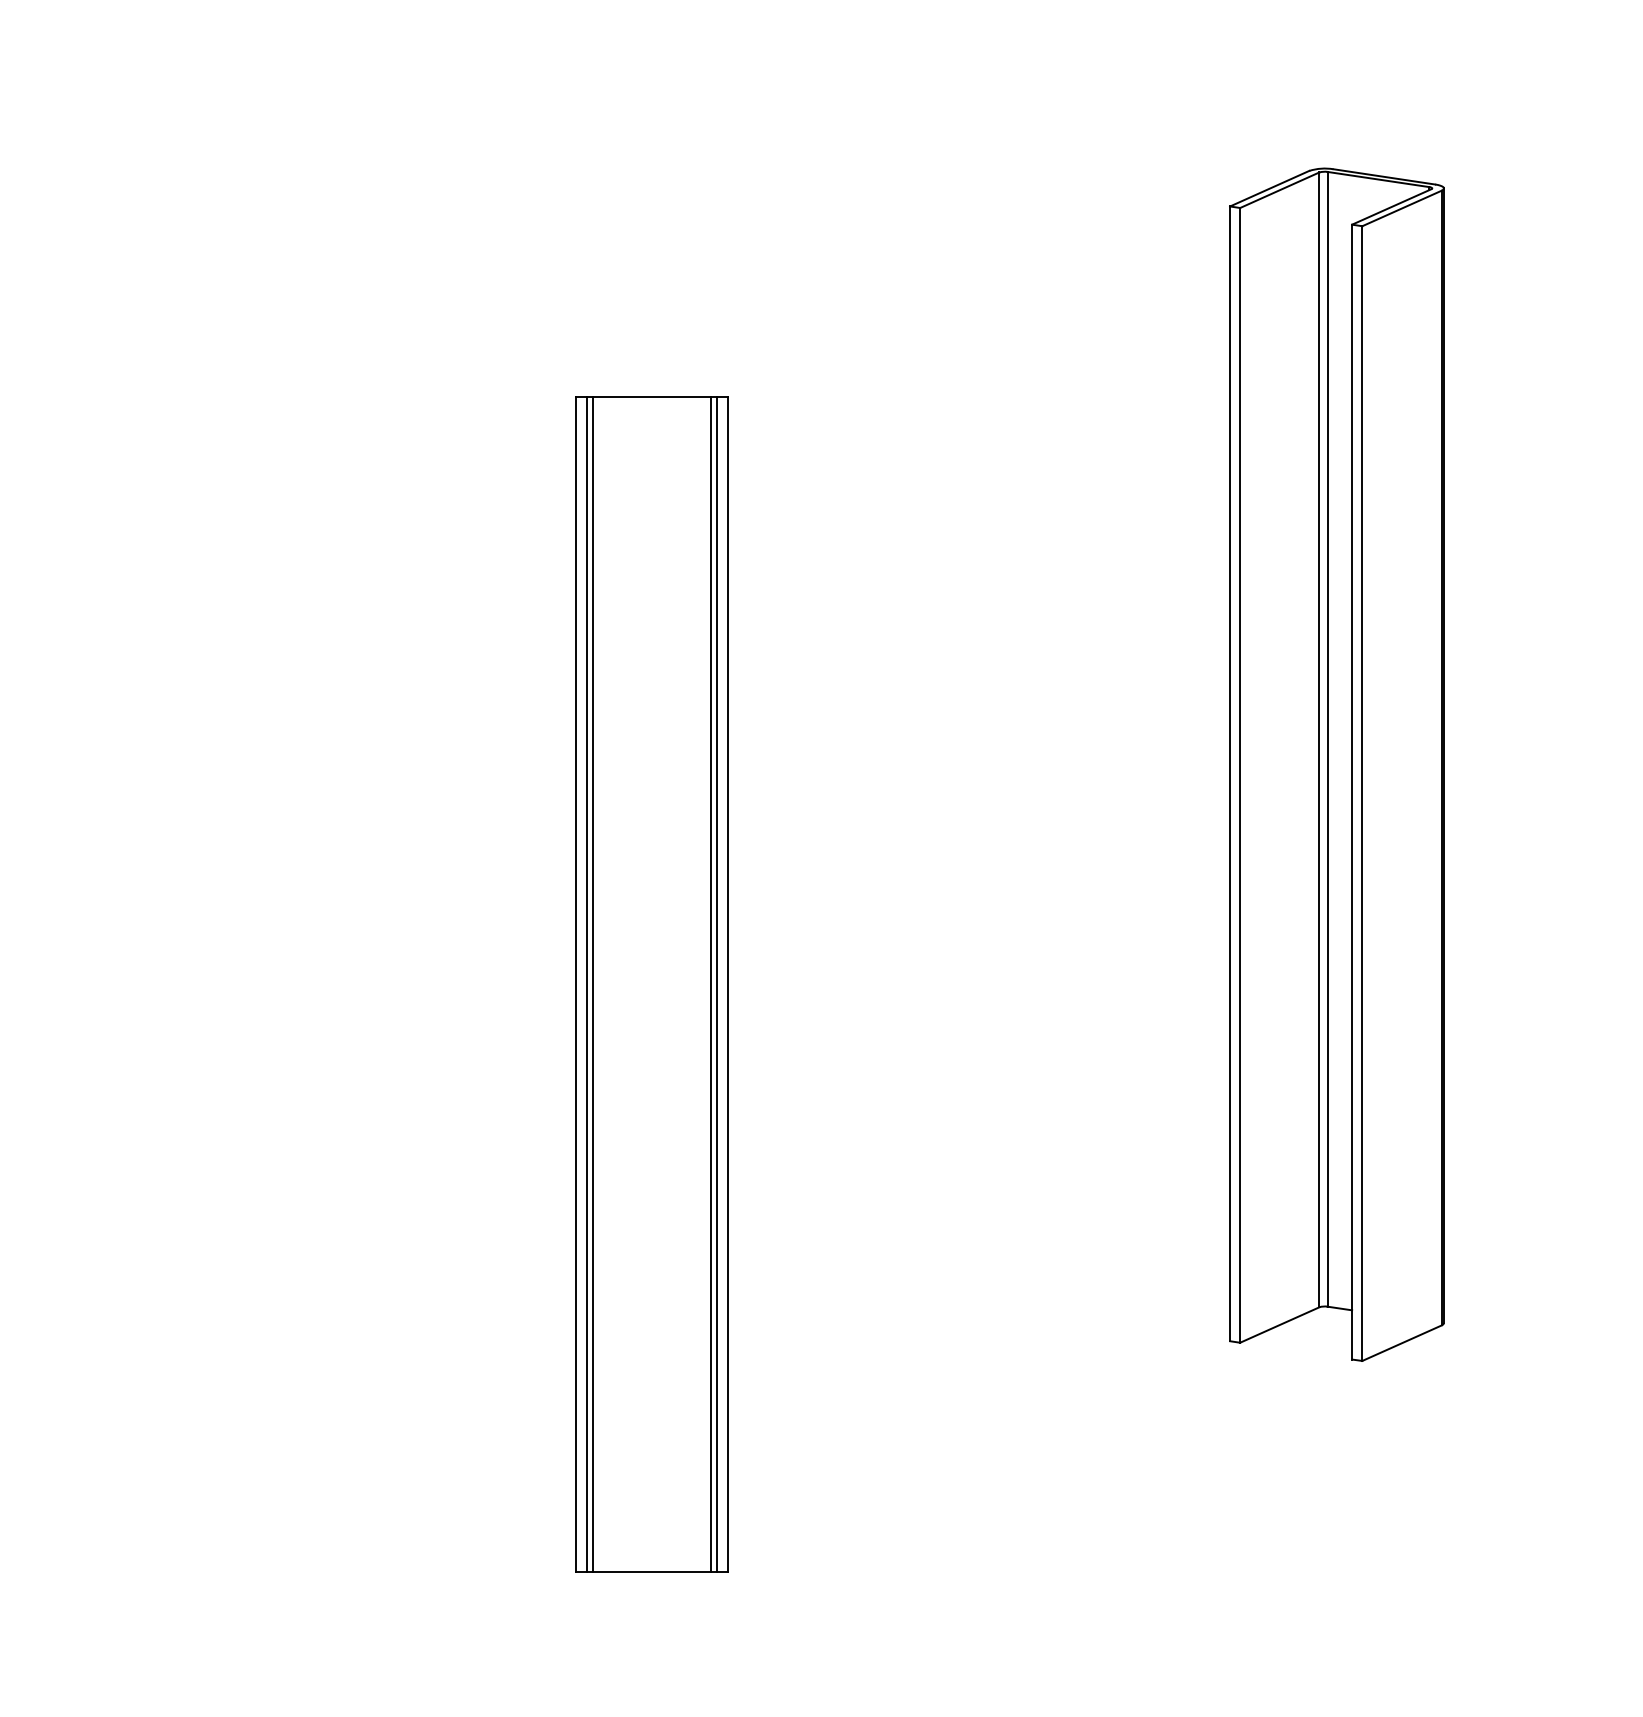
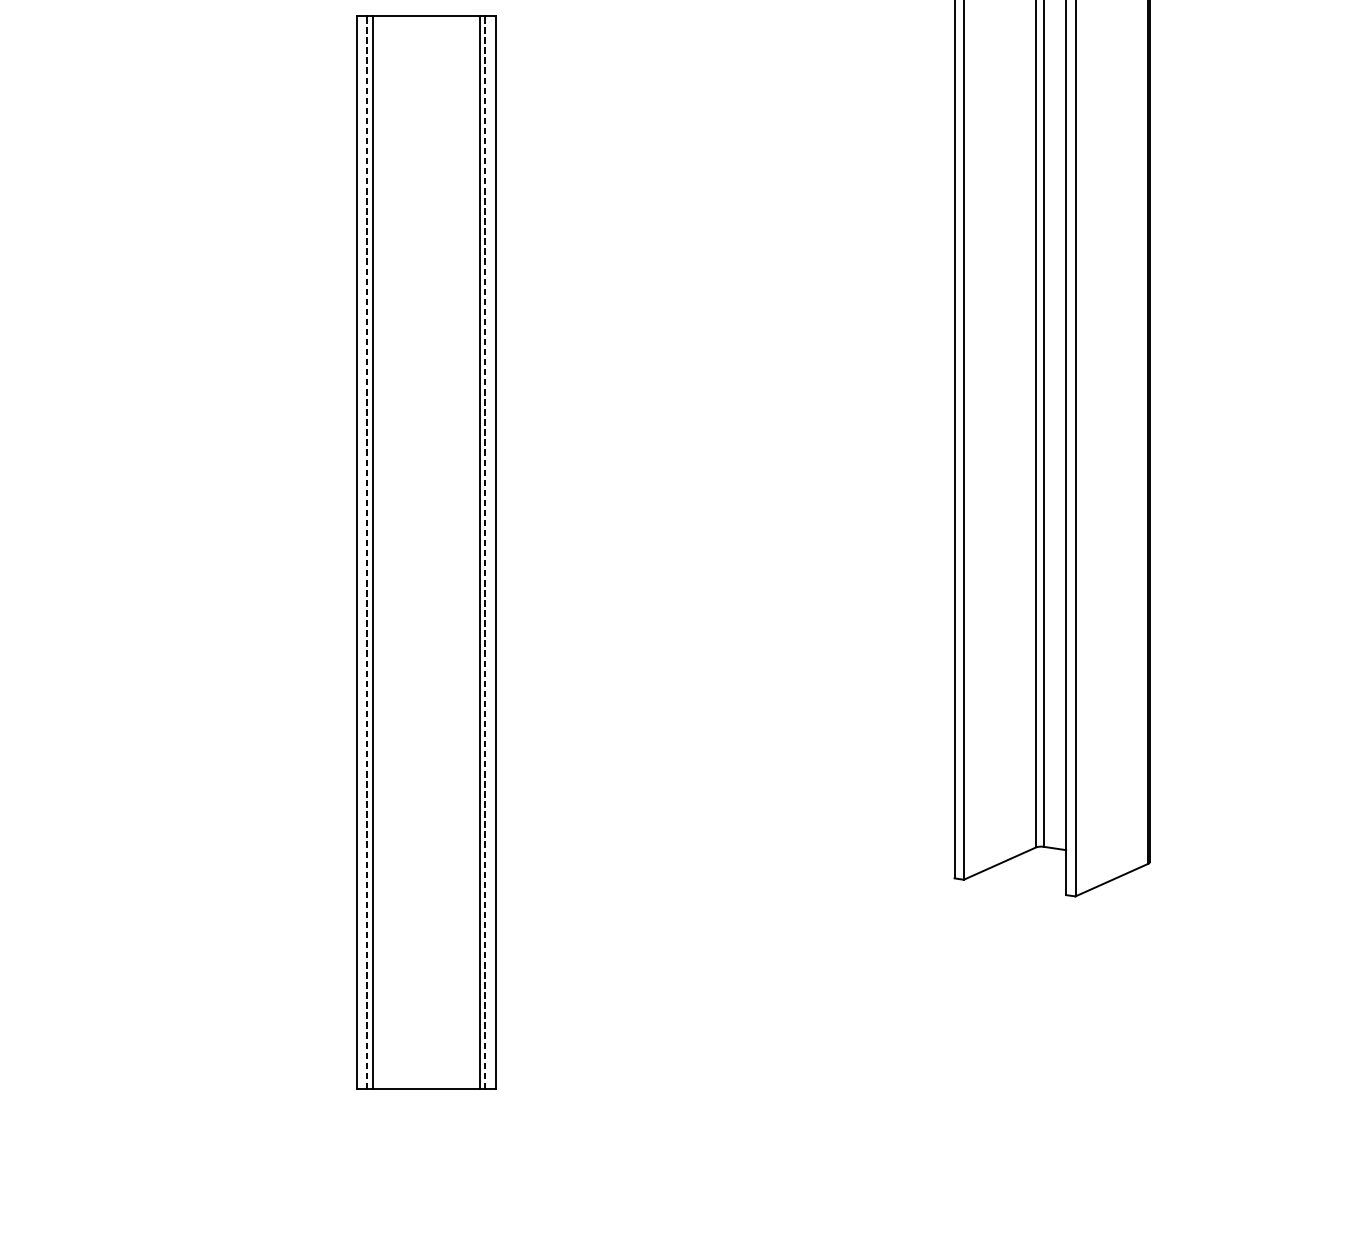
line: (587, 983) -> (367, 551), solid -> dashed
line: (716, 983) -> (485, 551), solid -> dashed

